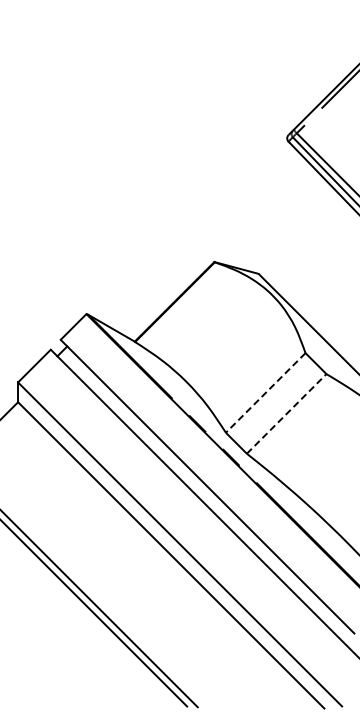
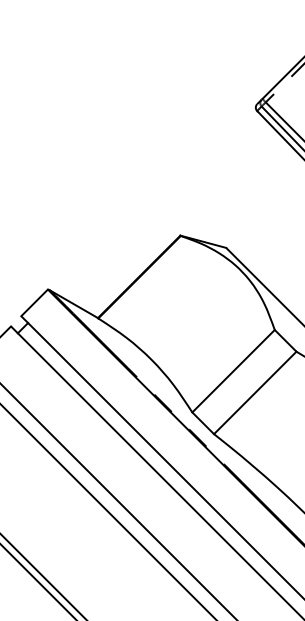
line: (265, 393) -> (233, 371), dashed -> solid
line: (287, 413) -> (256, 392), dashed -> solid

